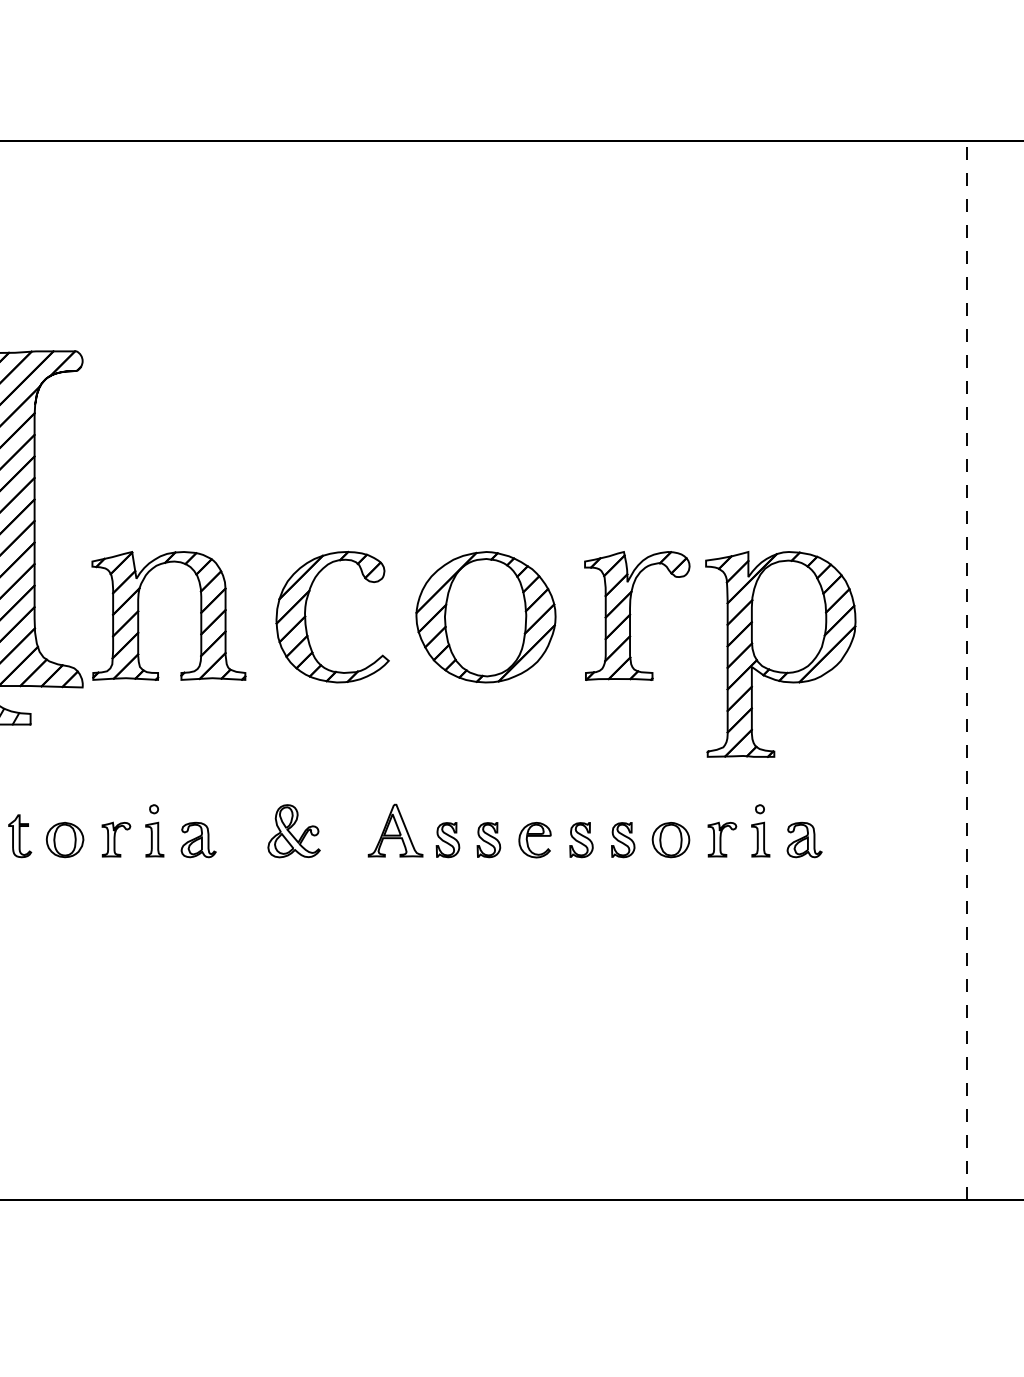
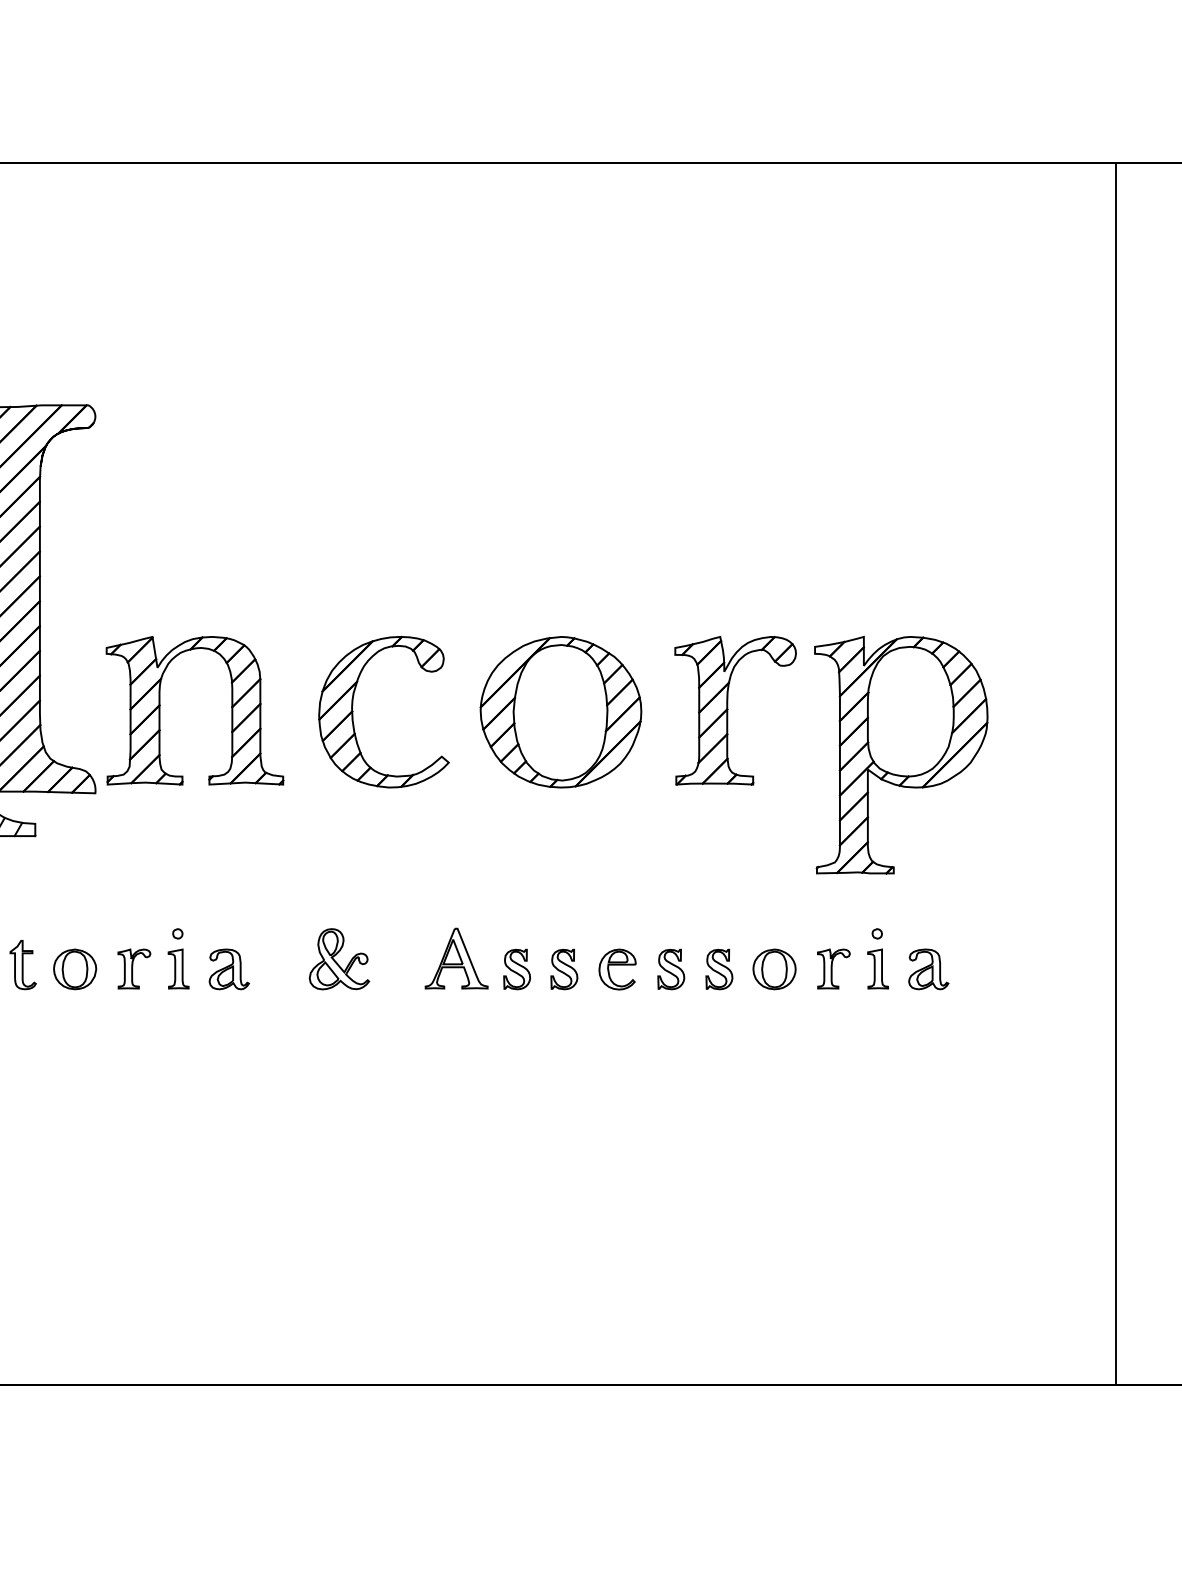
line: (967, 670) -> (1116, 773), dashed -> solid

